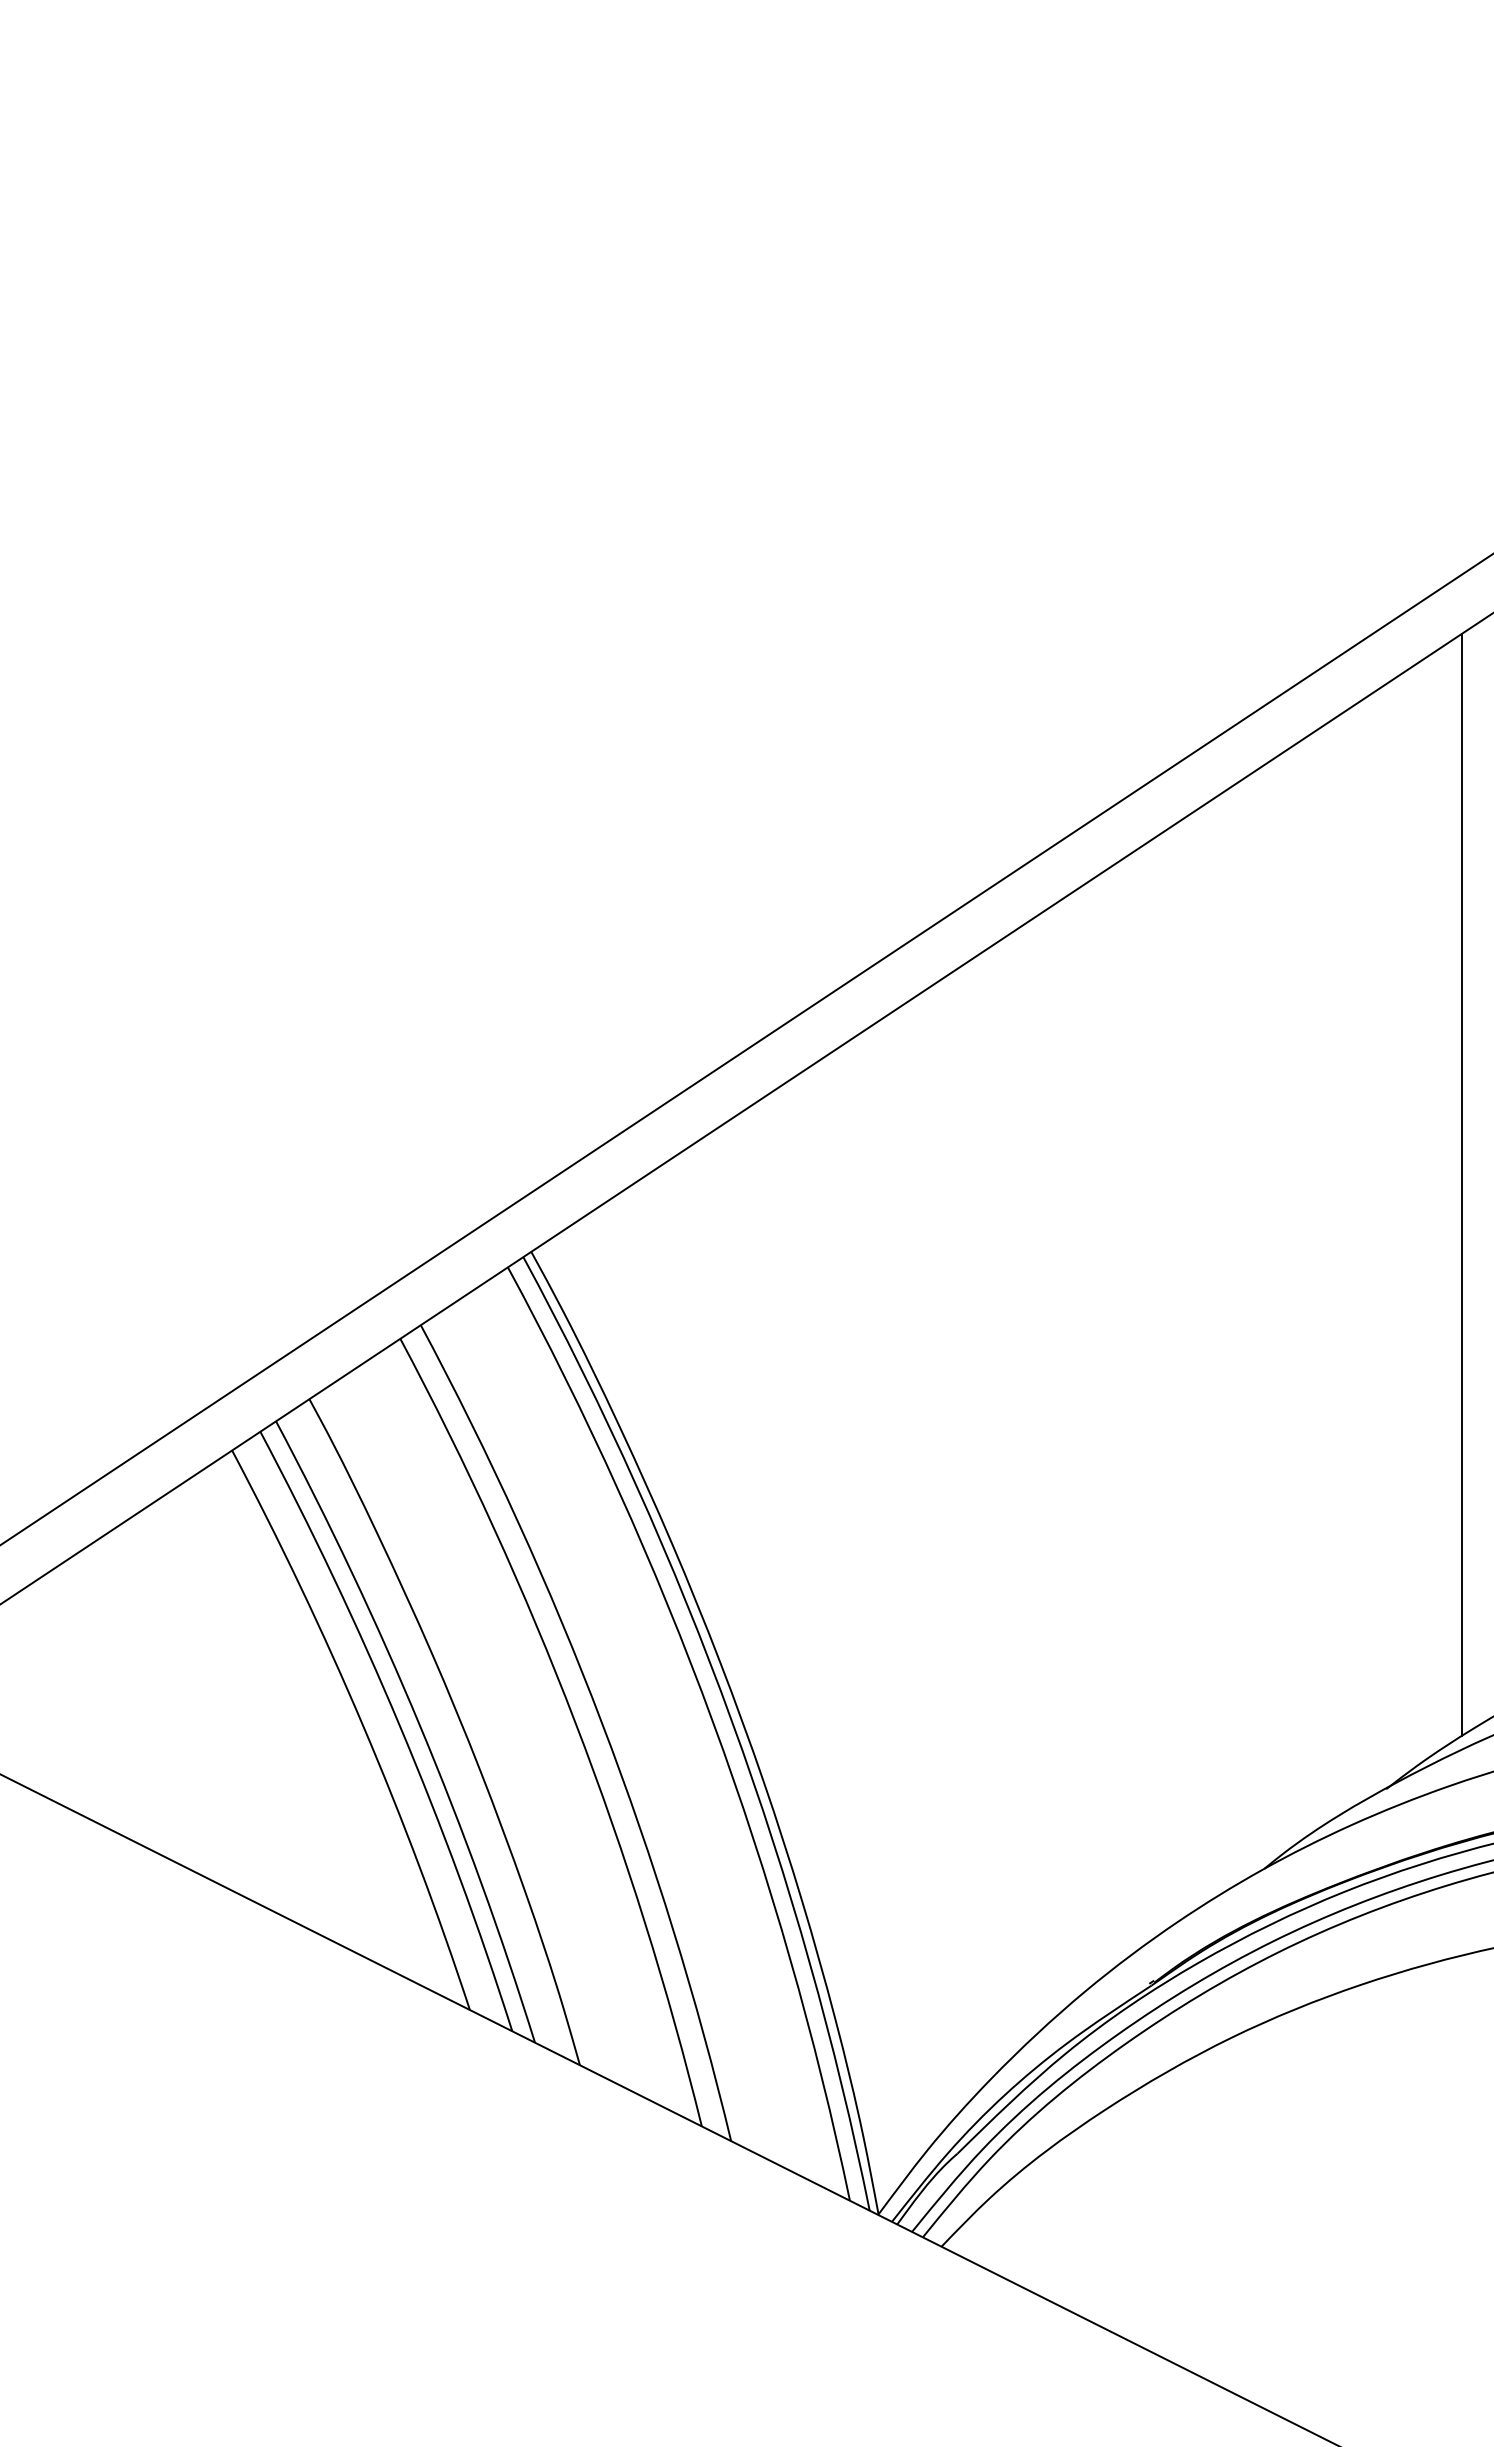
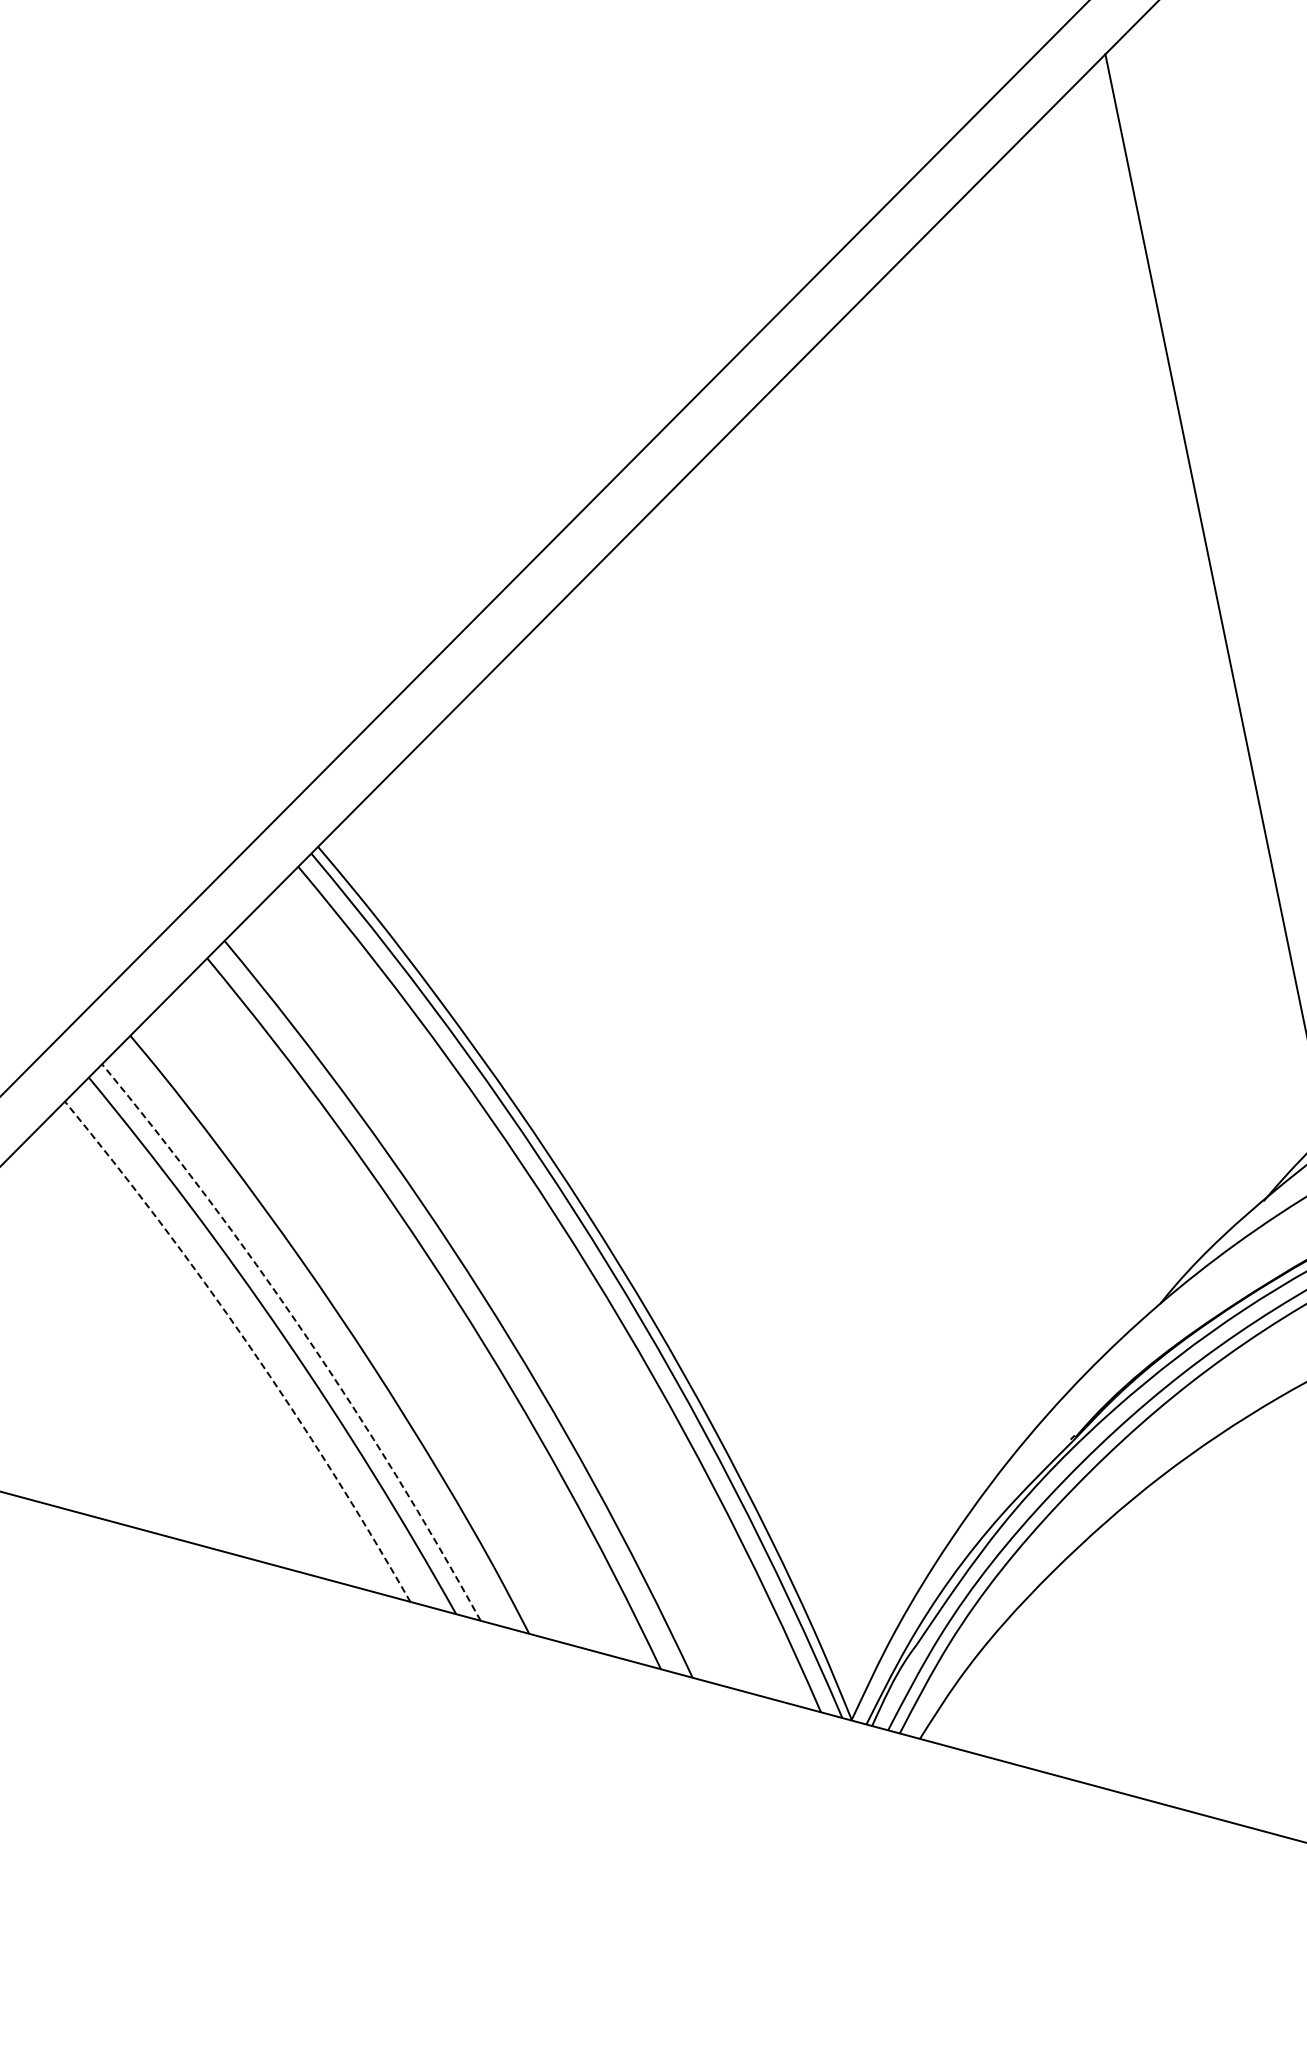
arc: (362, 1725) -> (247, 1344), solid -> dashed
arc: (420, 1725) -> (304, 1333), solid -> dashed

